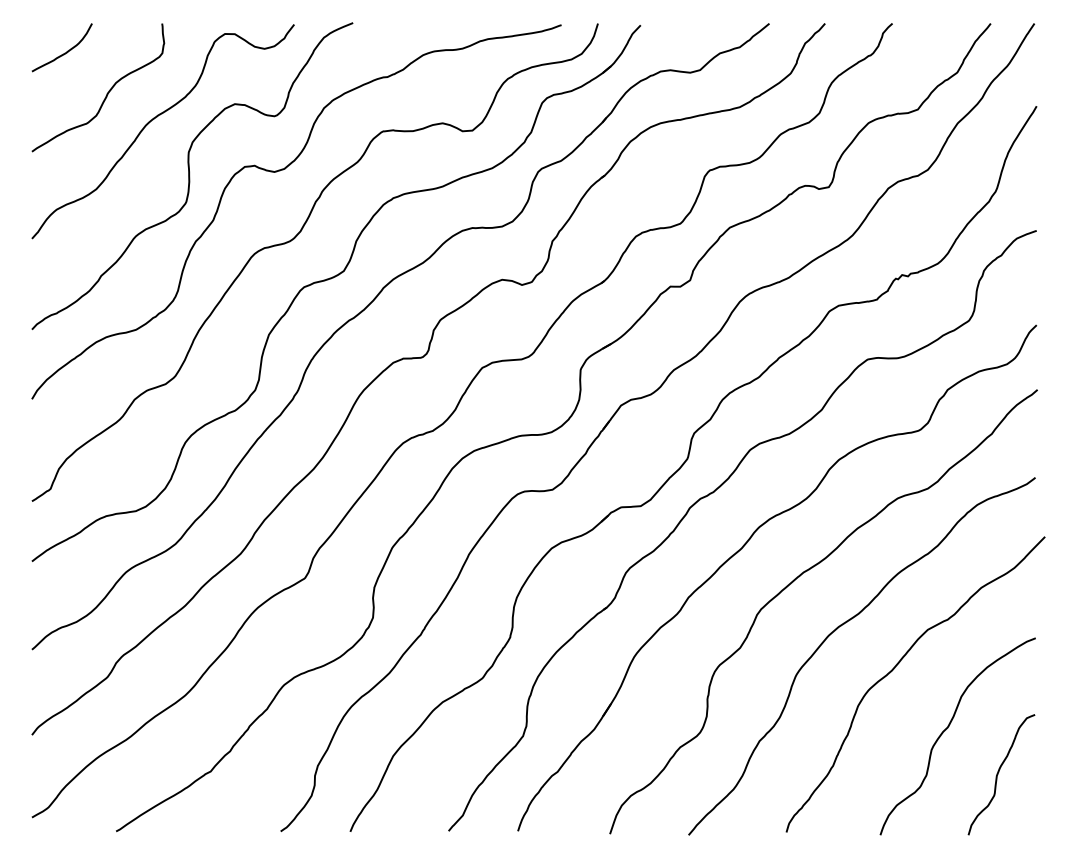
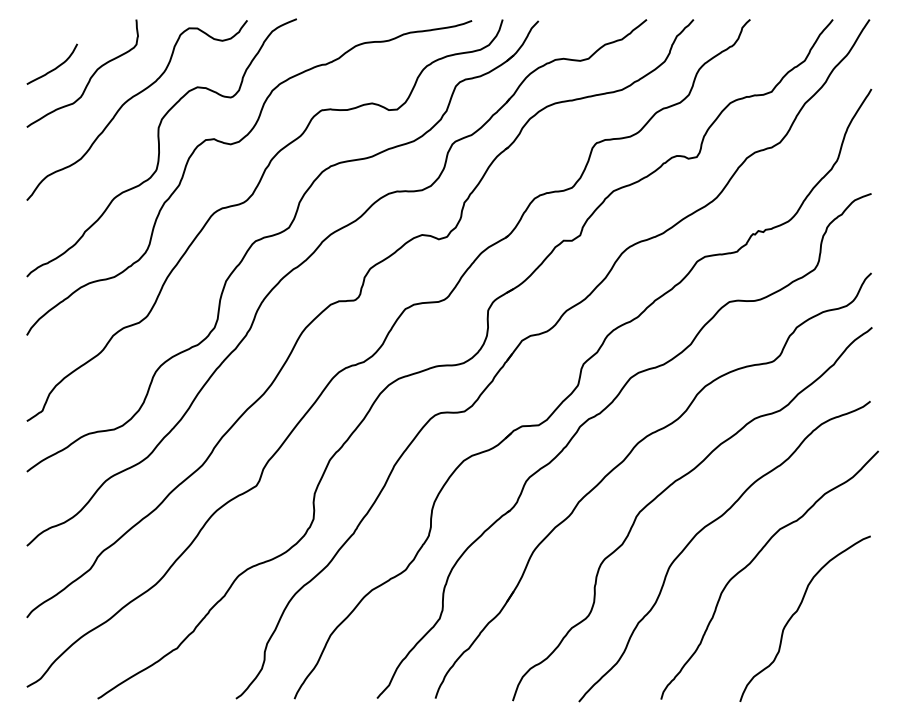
curve: (64, 52) -> (54, 68), moved
curve: (999, 772) -> (840, 649), removed

